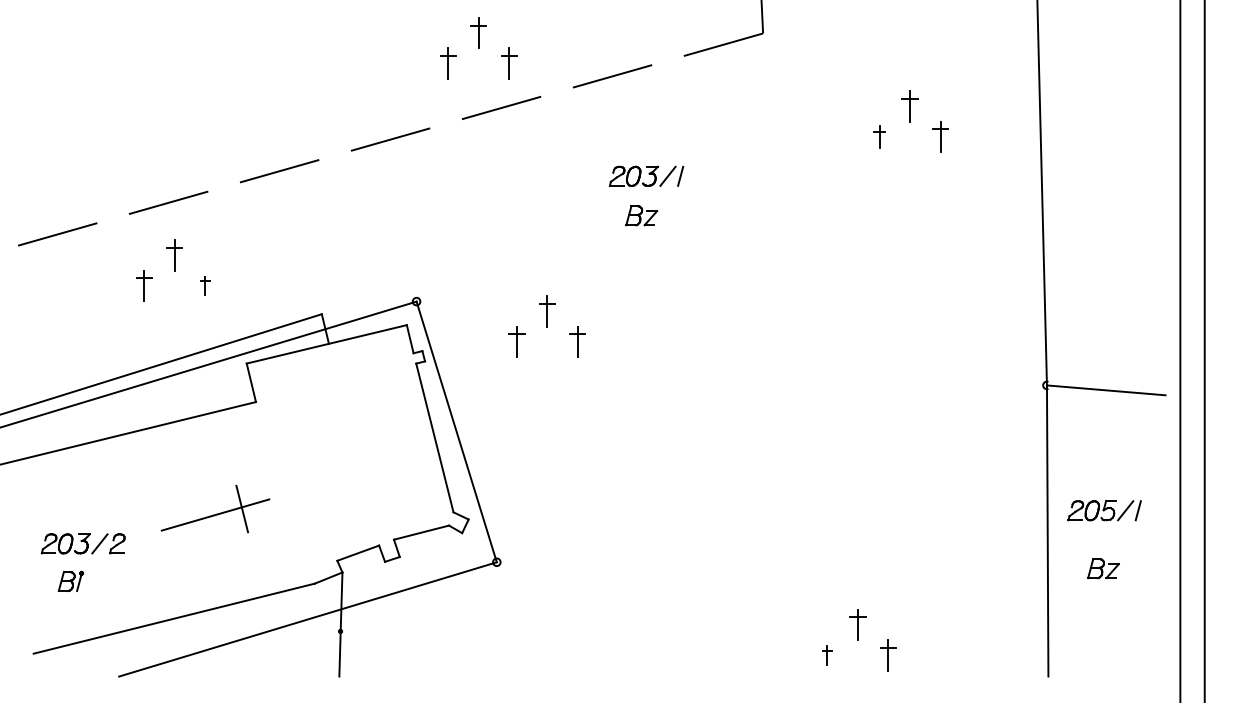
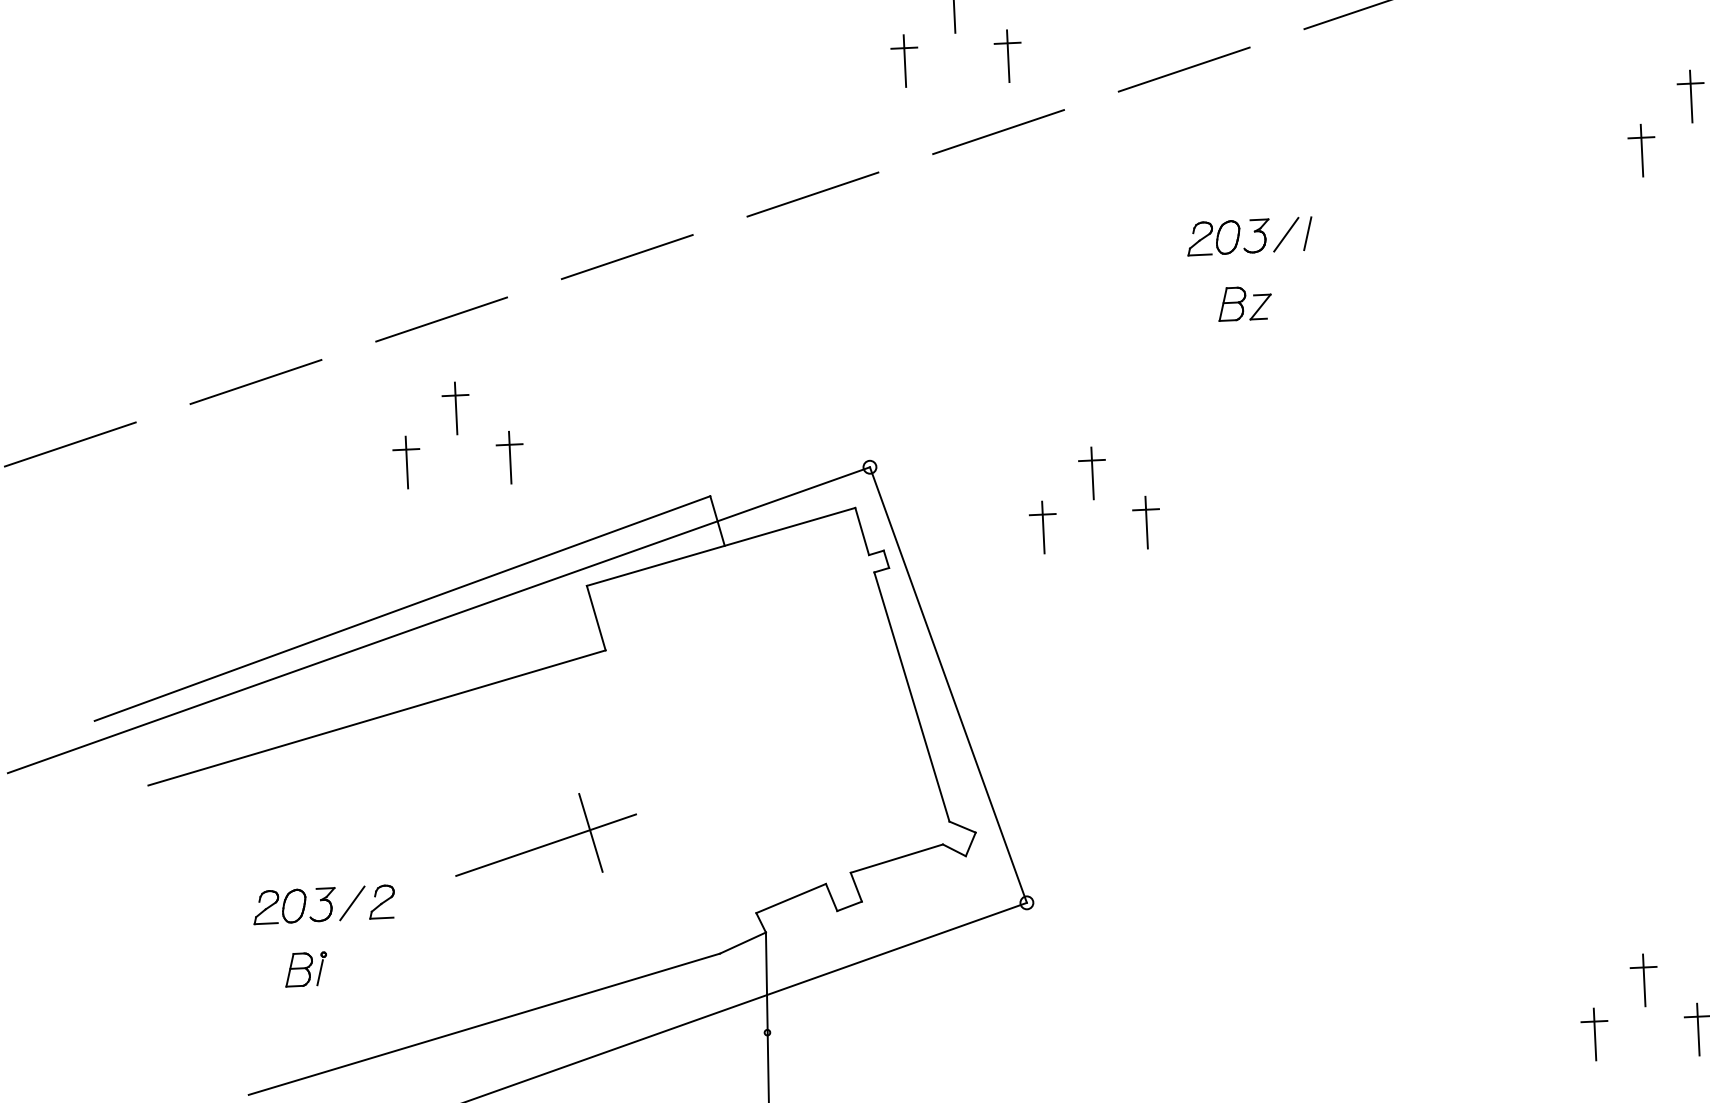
part: (879, 136) -> (1641, 150), size x1.43
part: (205, 285) -> (510, 456), size x1.67
part: (827, 655) -> (1595, 1034), size x1.67

